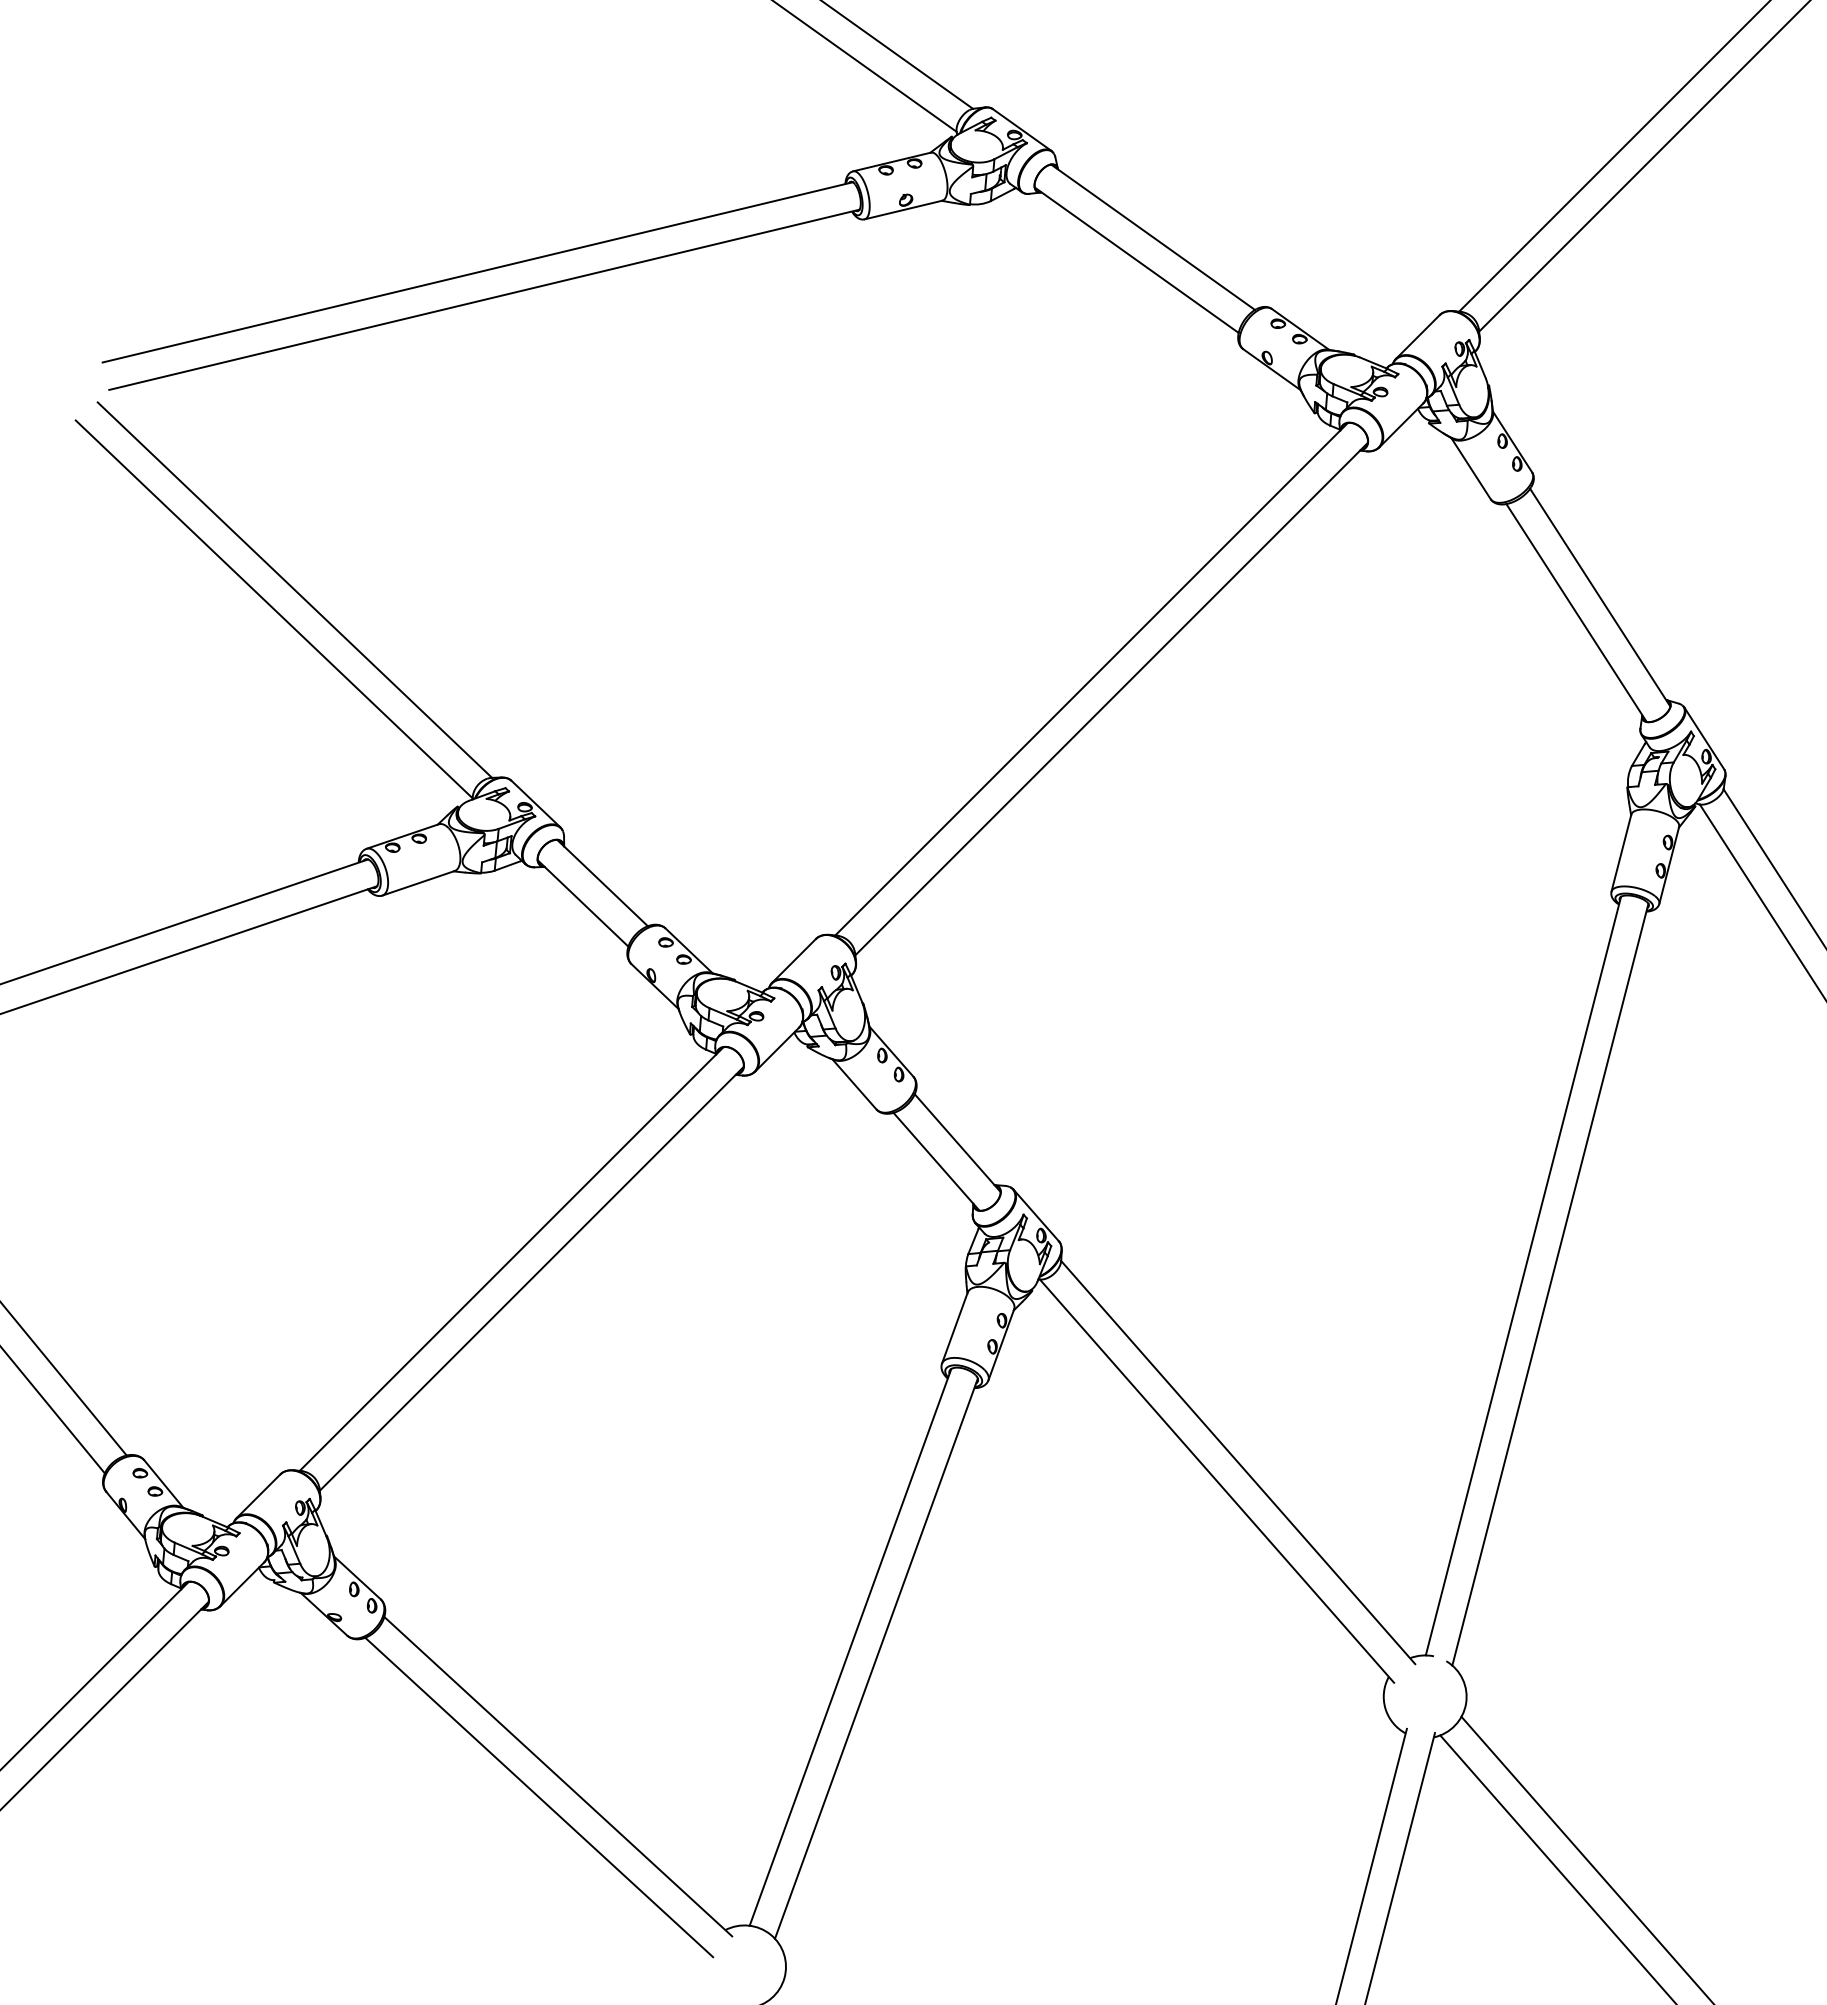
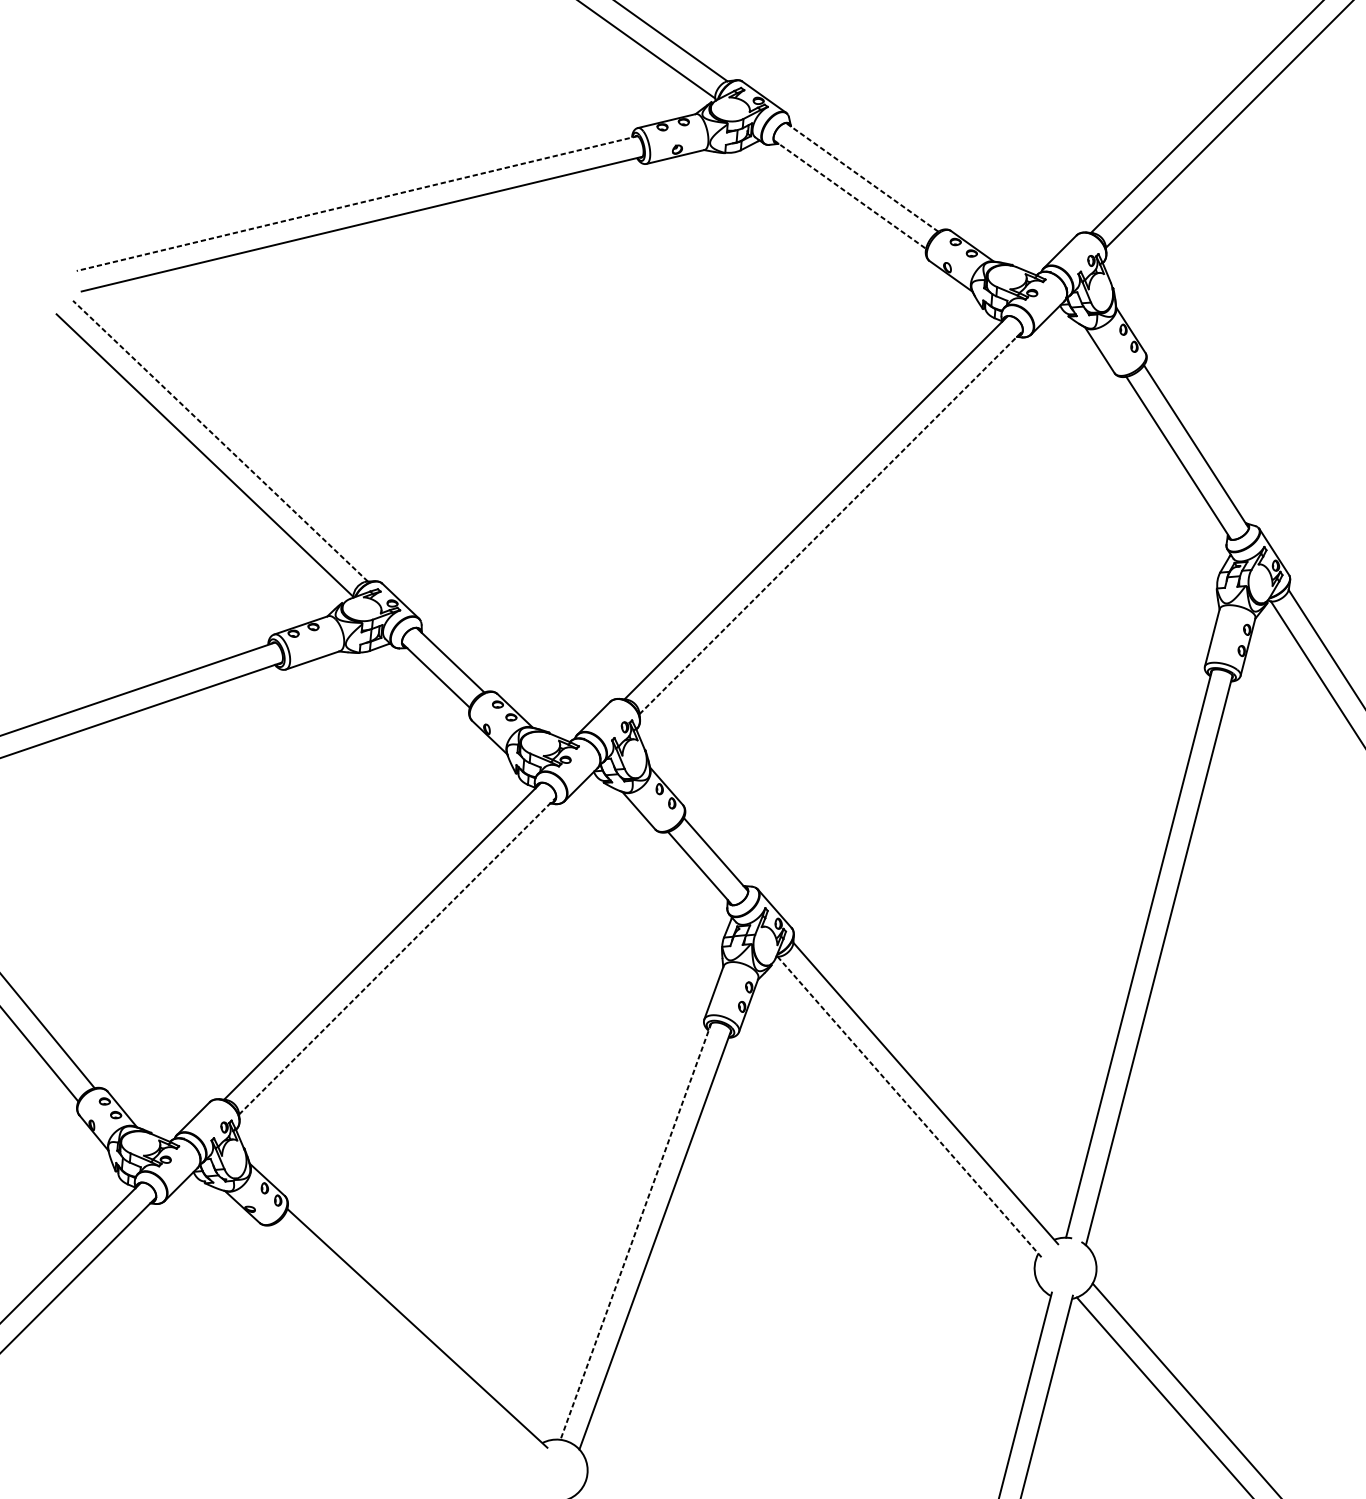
line: (1152, 237) -> (861, 177), solid -> dashed
line: (1137, 260) -> (850, 194), solid -> dashed
line: (477, 272) -> (357, 203), solid -> dashed
line: (294, 589) -> (220, 440), solid -> dashed
line: (1111, 698) -> (831, 522), solid -> dashed
line: (531, 1278) -> (397, 955), solid -> dashed
line: (1217, 1481) -> (910, 1107), solid -> dashed
line: (850, 1647) -> (635, 1231), solid -> dashed
line: (539, 1797) -> (403, 1343), removed

